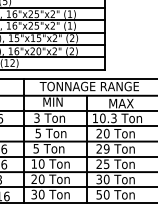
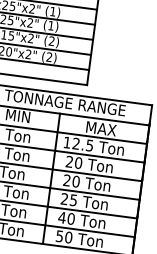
text: (108, 118) -> (83, 144), 10.3 -> 12.5
text: (106, 148) -> (75, 181), 29 -> 20
text: (99, 179) -> (62, 217), 30 -> 40

